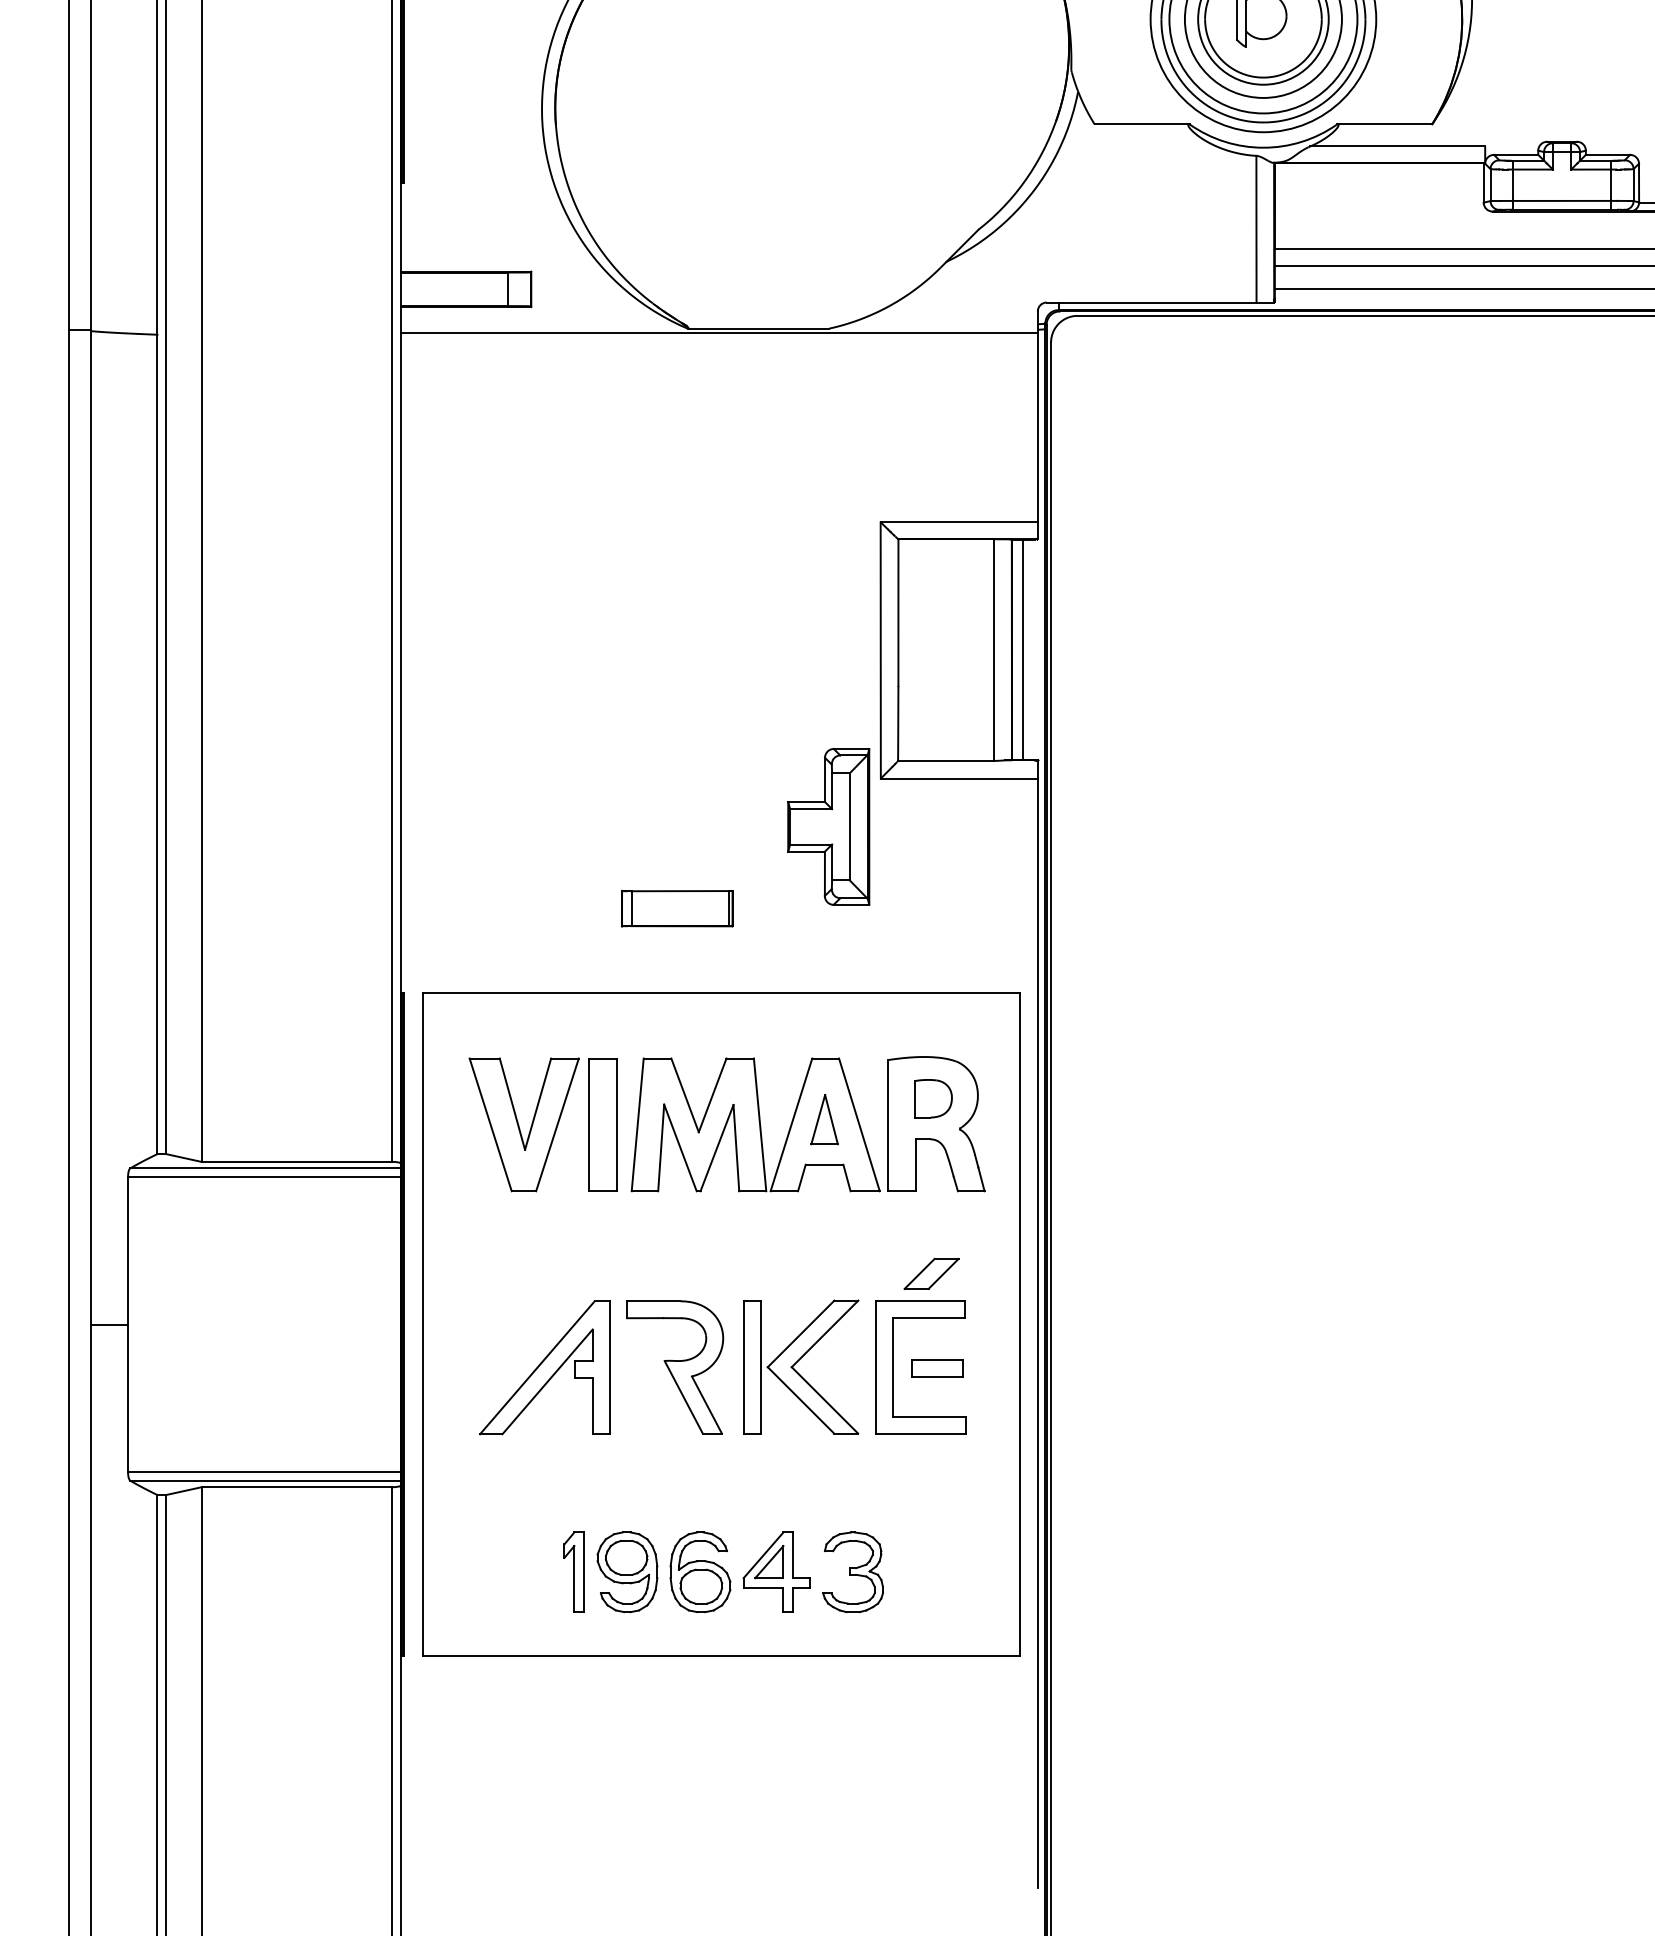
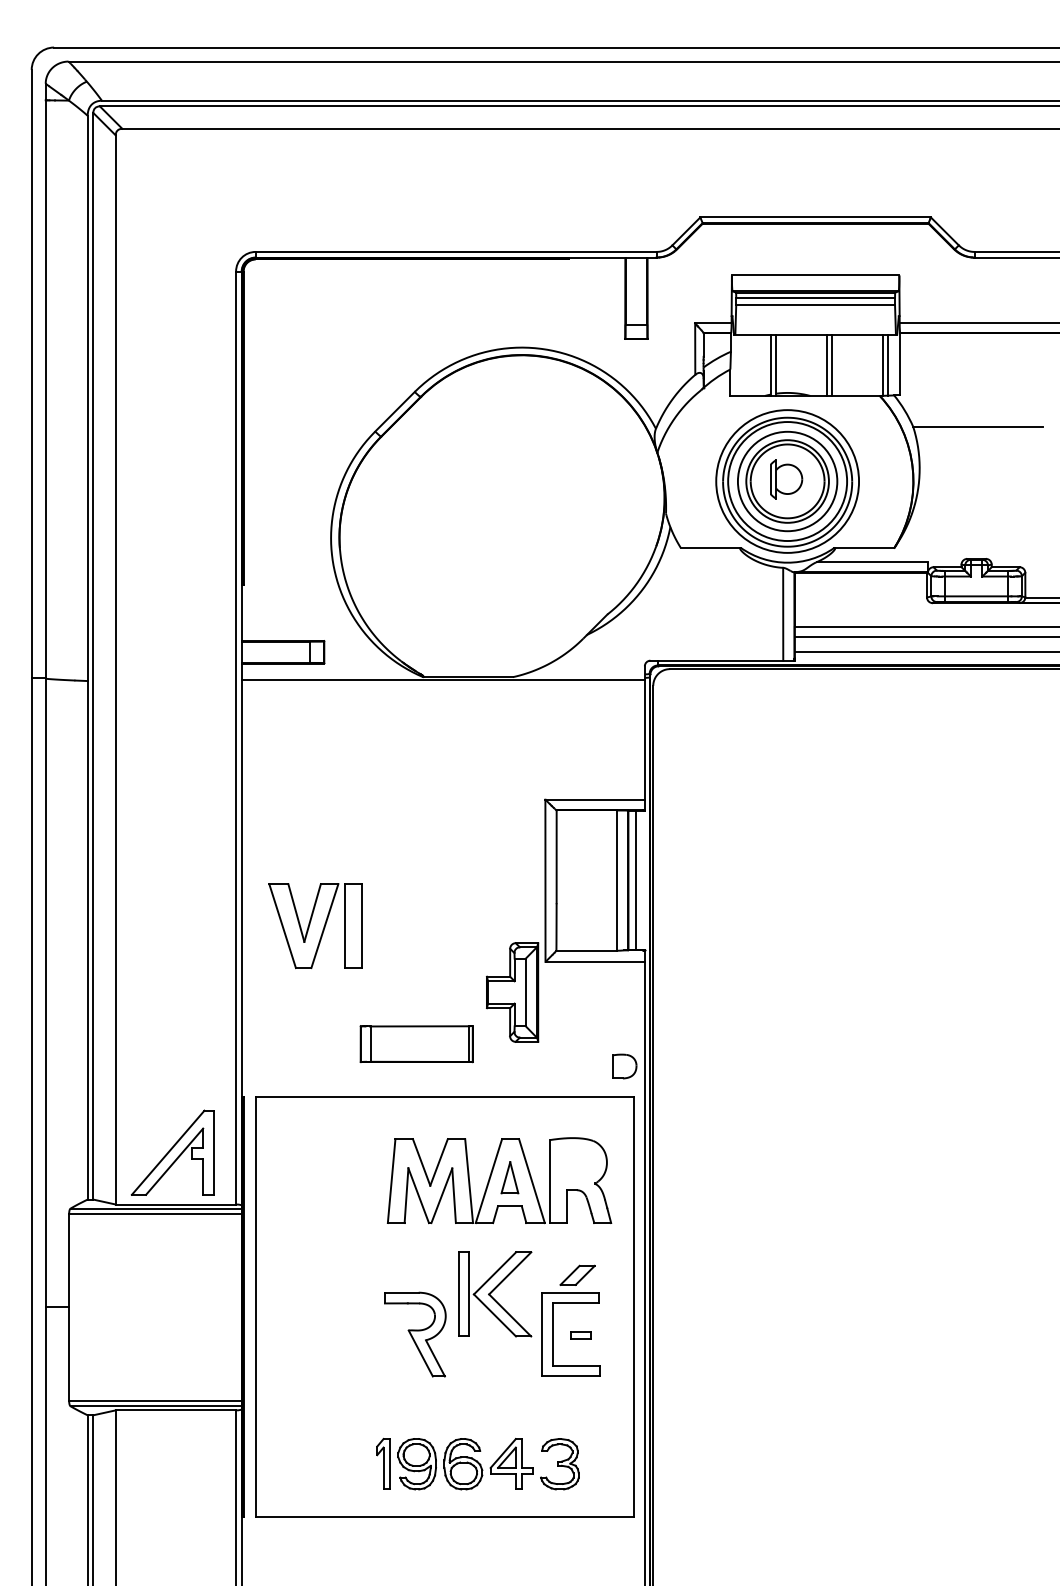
part: (676, 909) -> (416, 1044), size x1.6
part: (932, 1098) -> (624, 1066), moved
part: (542, 1125) -> (315, 926), moved
part: (544, 1367) -> (172, 1152), moved
part: (801, 1367) -> (495, 1294), moved
part: (936, 1368) -> (580, 1335), size x0.6
part: (722, 1572) -> (477, 1464), moved

